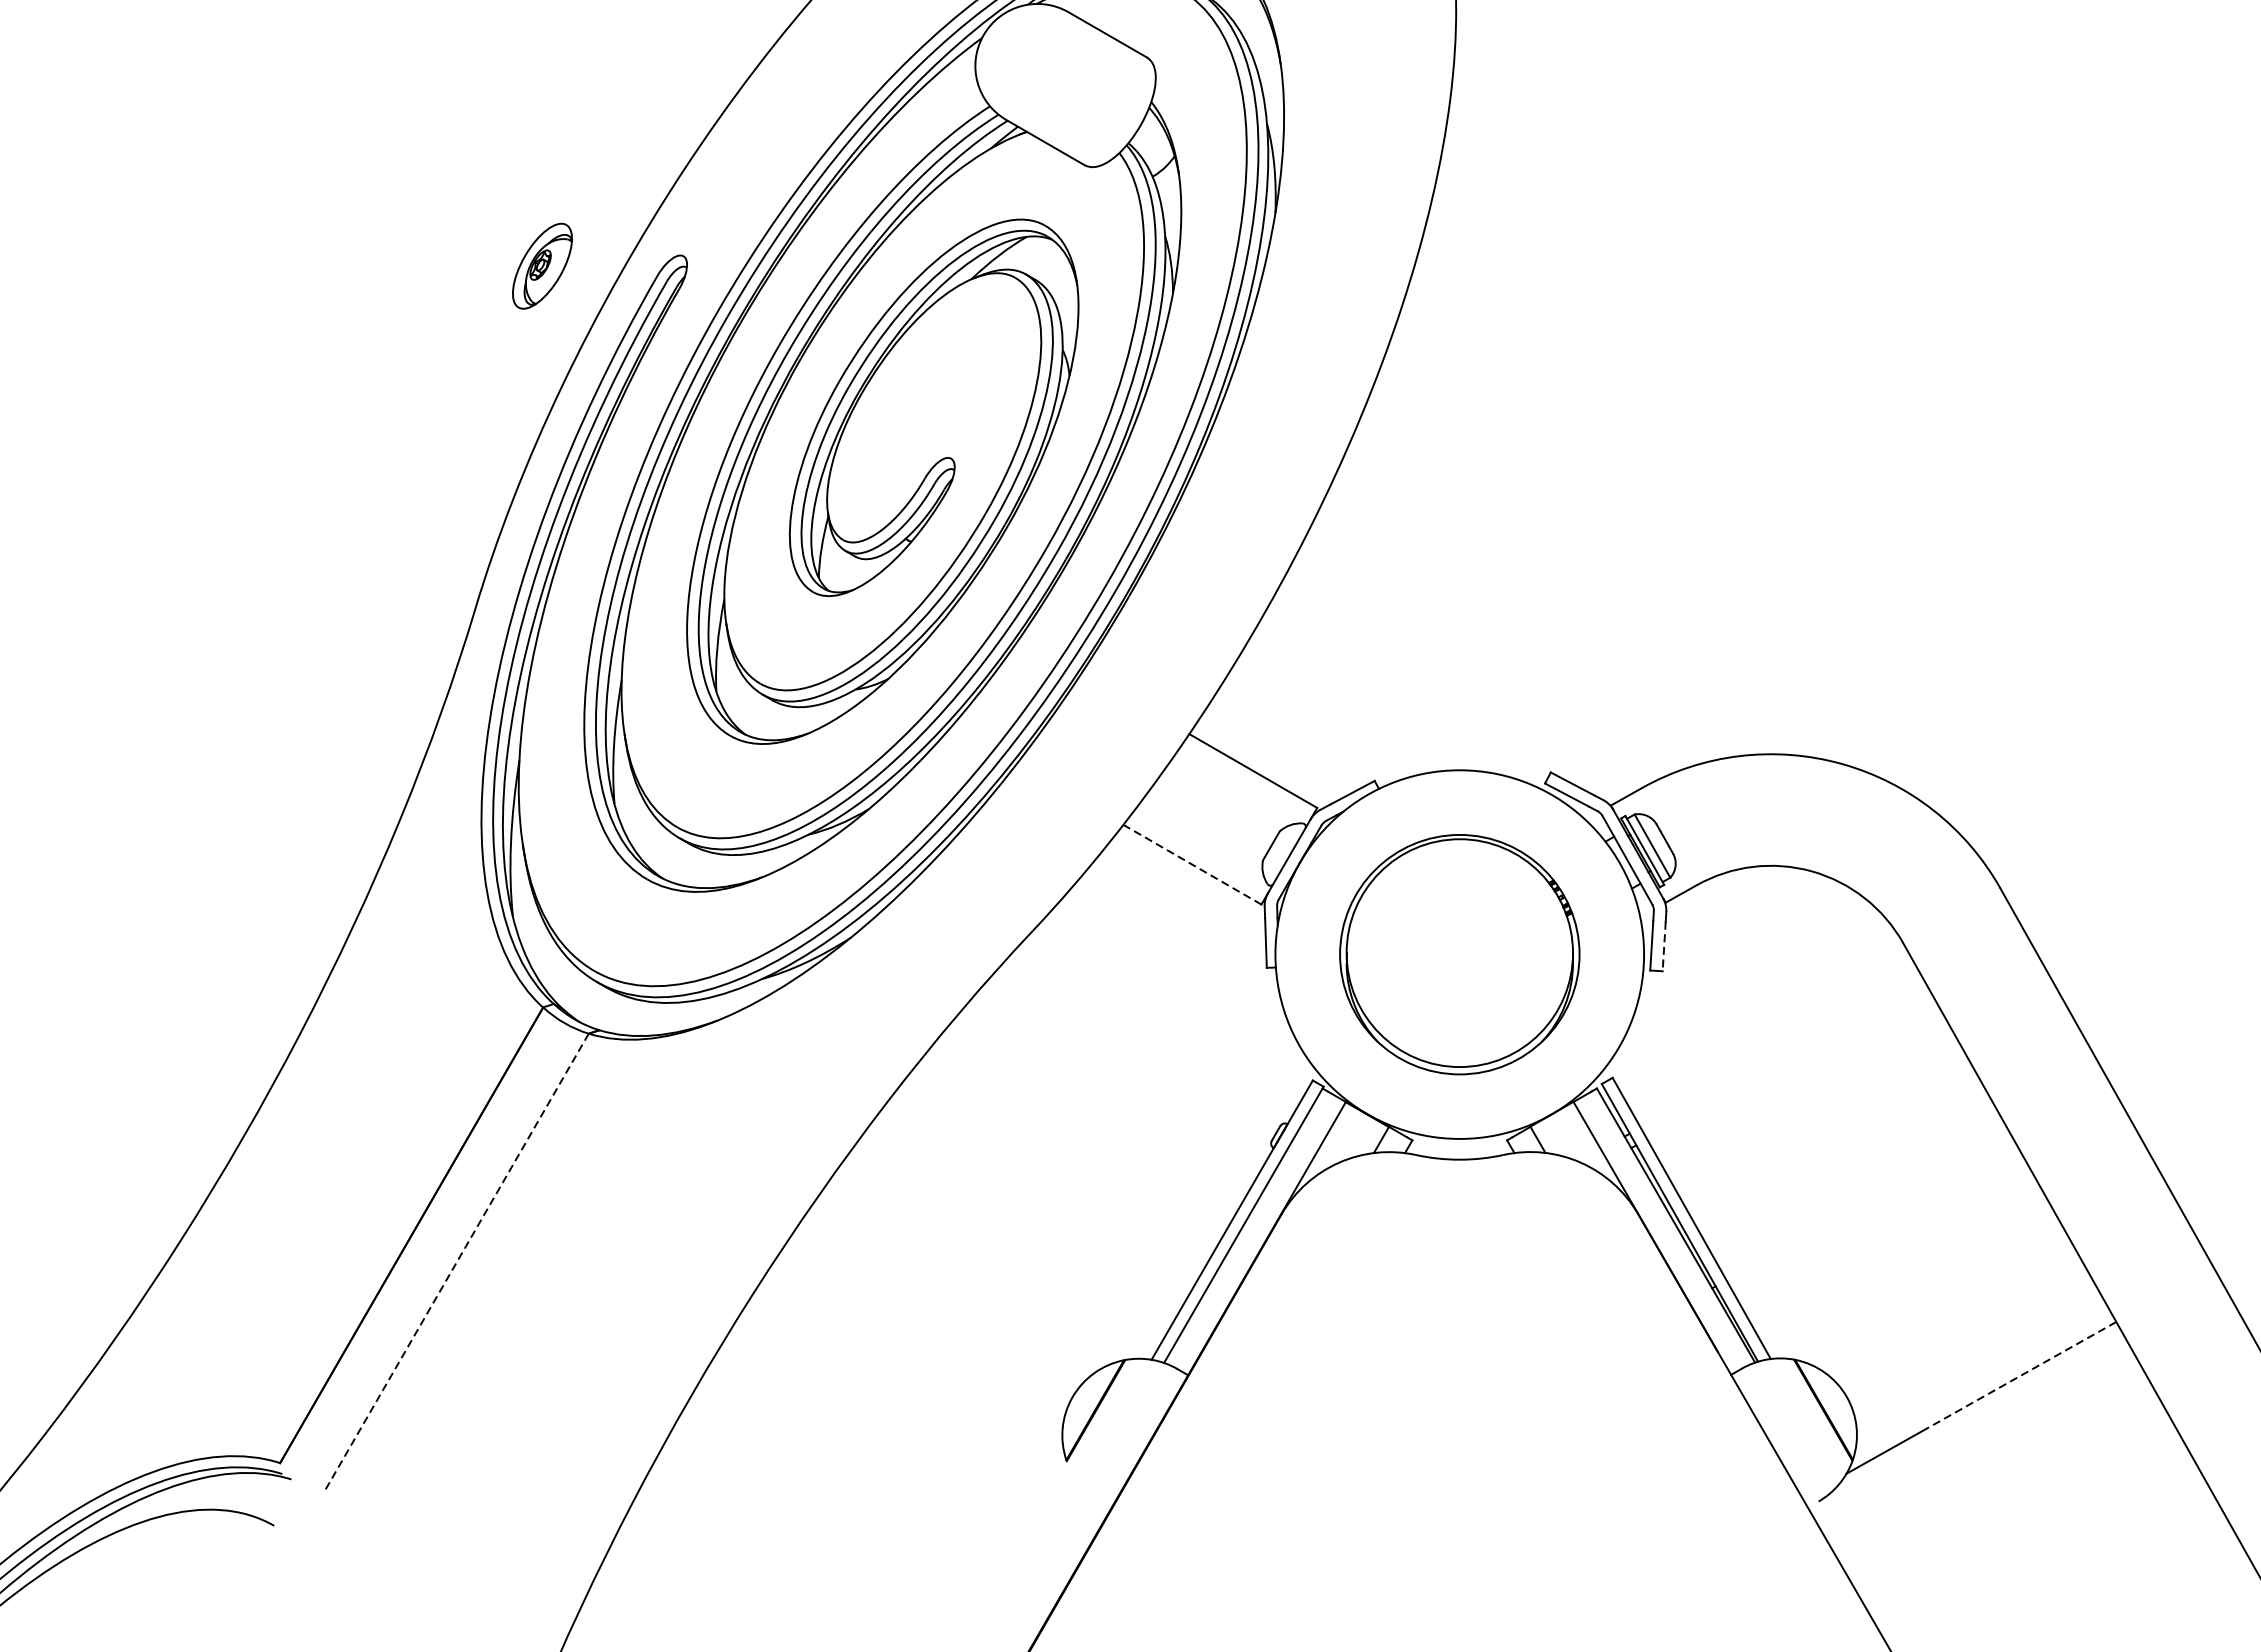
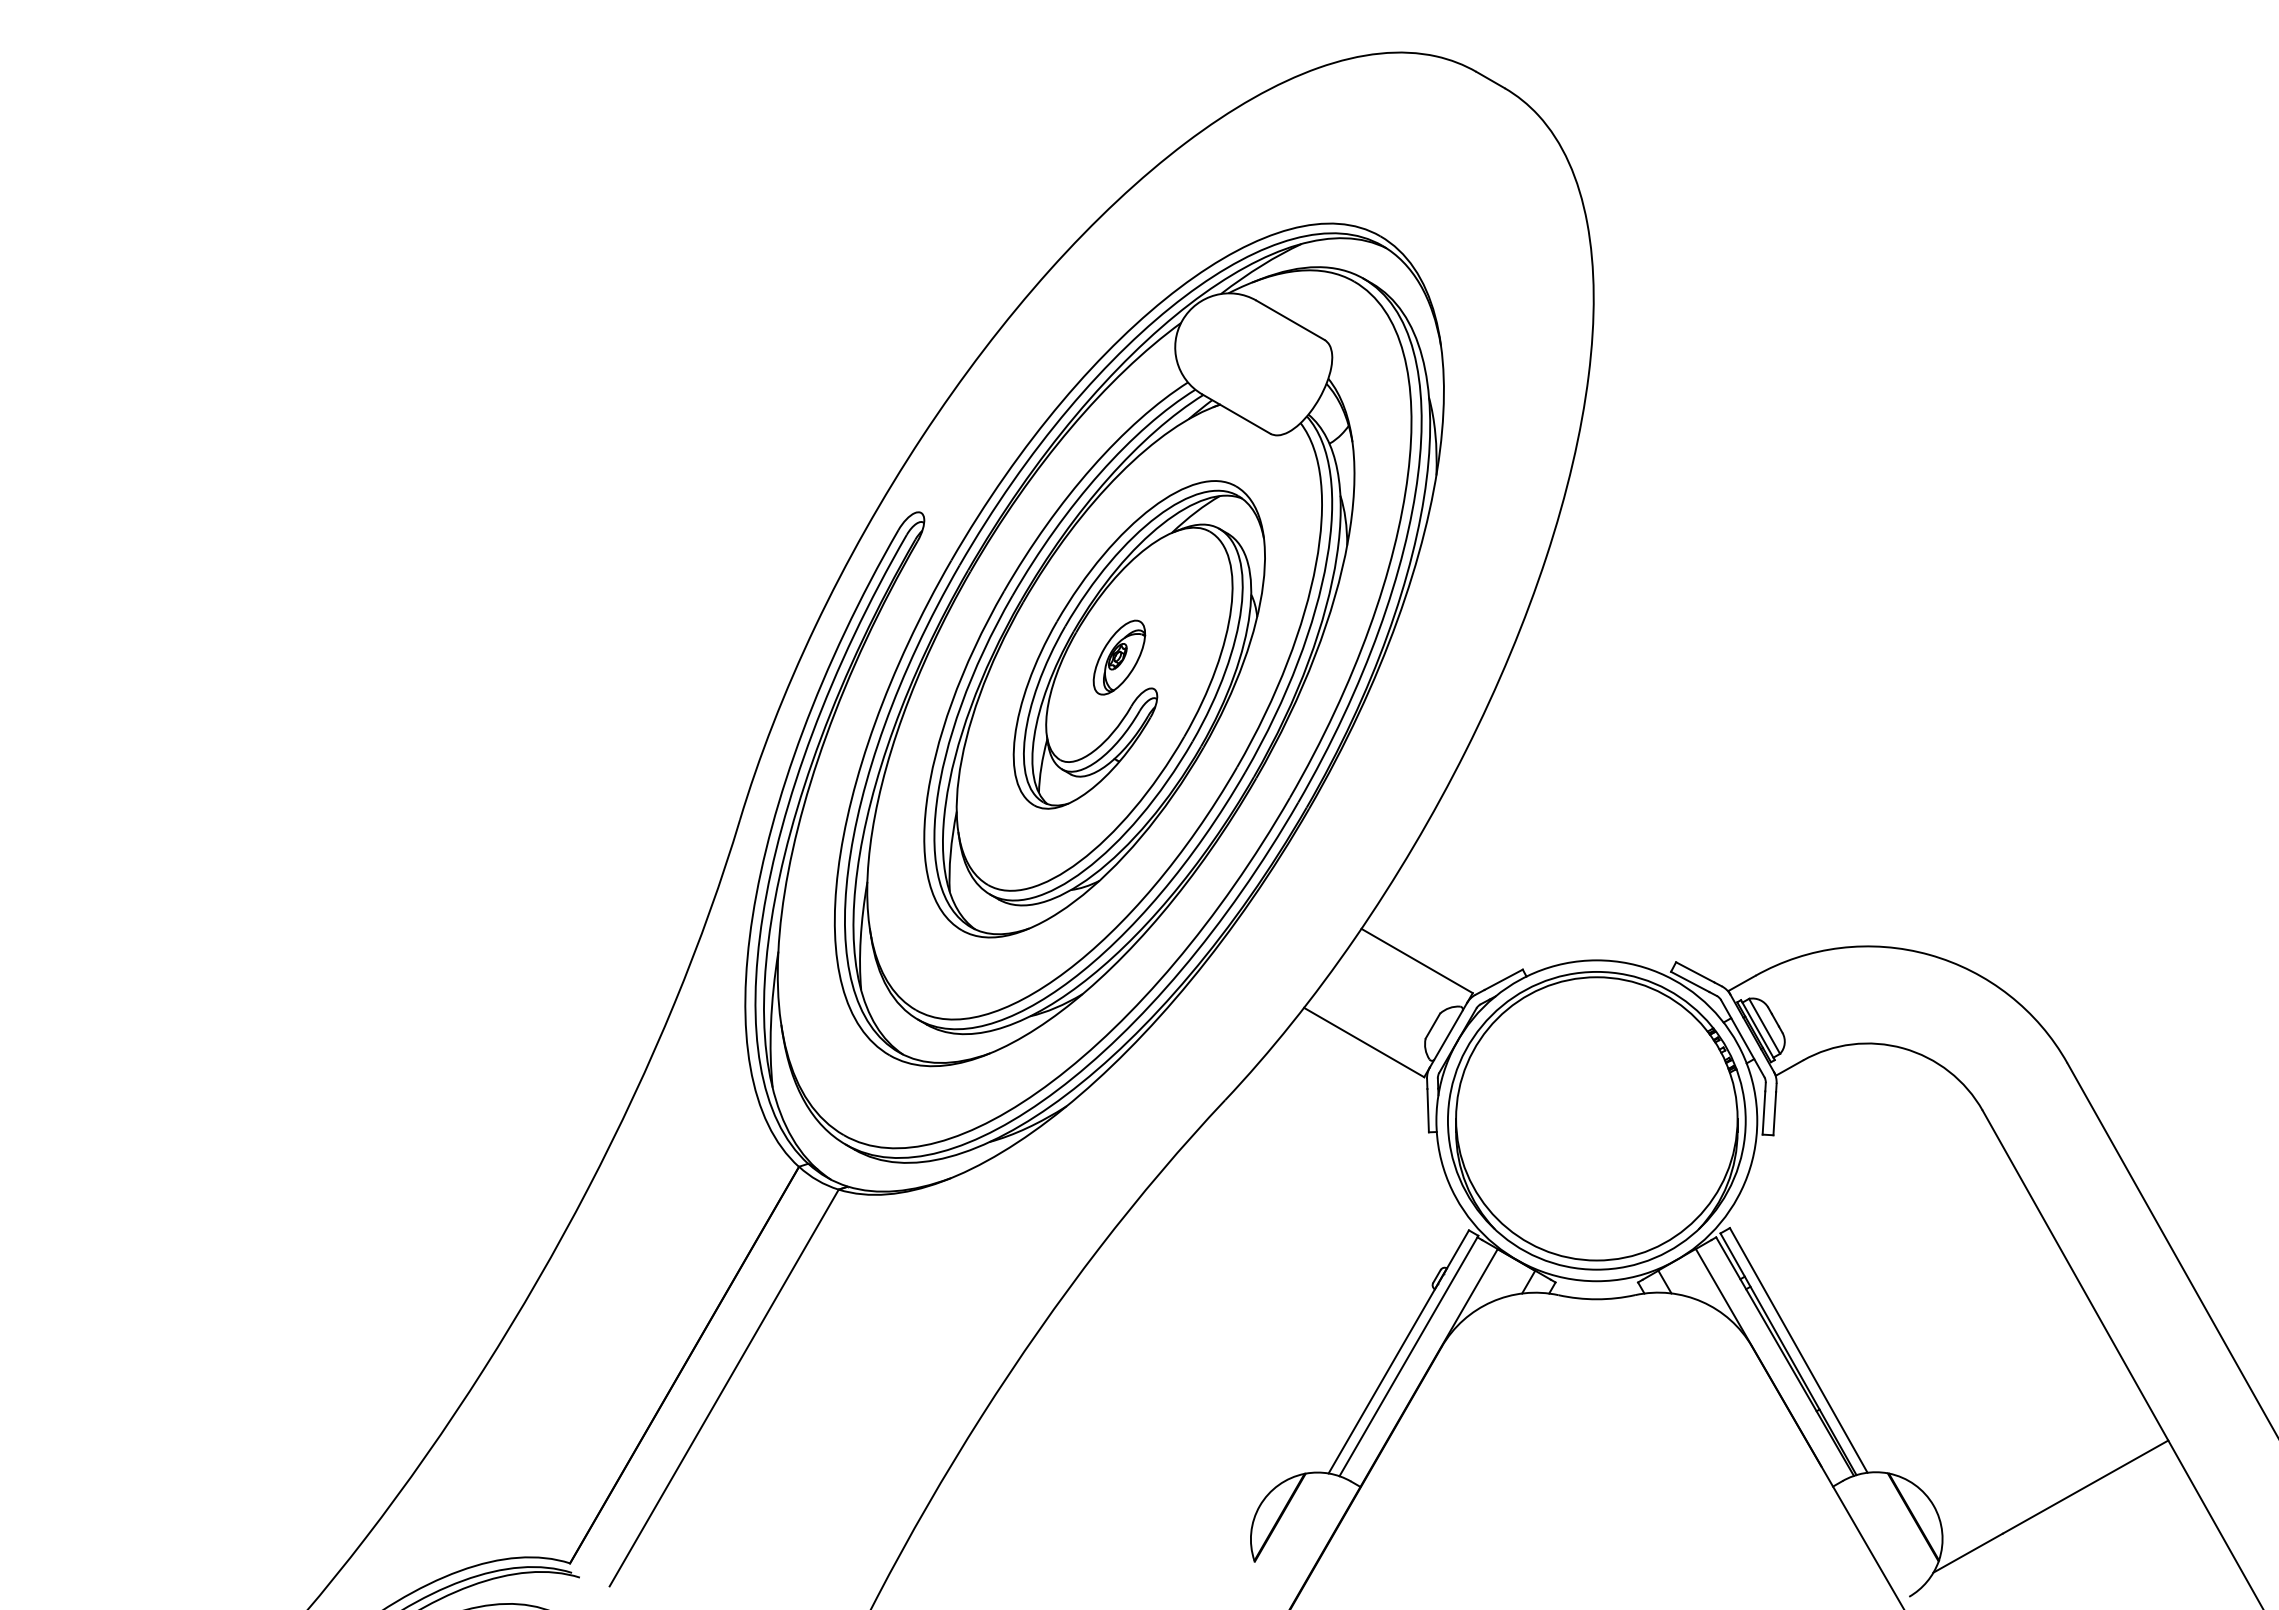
part: (542, 266) -> (1119, 657), moved
line: (1191, 864) -> (1363, 1042), dashed -> solid
line: (1663, 946) -> (1774, 1113), dashed -> solid
part: (1459, 954) -> (1596, 1120), size x1.43
line: (456, 1262) -> (723, 1388), dashed -> solid
line: (2021, 1375) -> (2085, 1487), dashed -> solid

